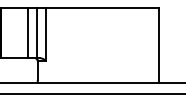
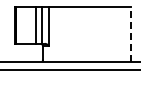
line: (159, 45) -> (131, 34), solid -> dashed

